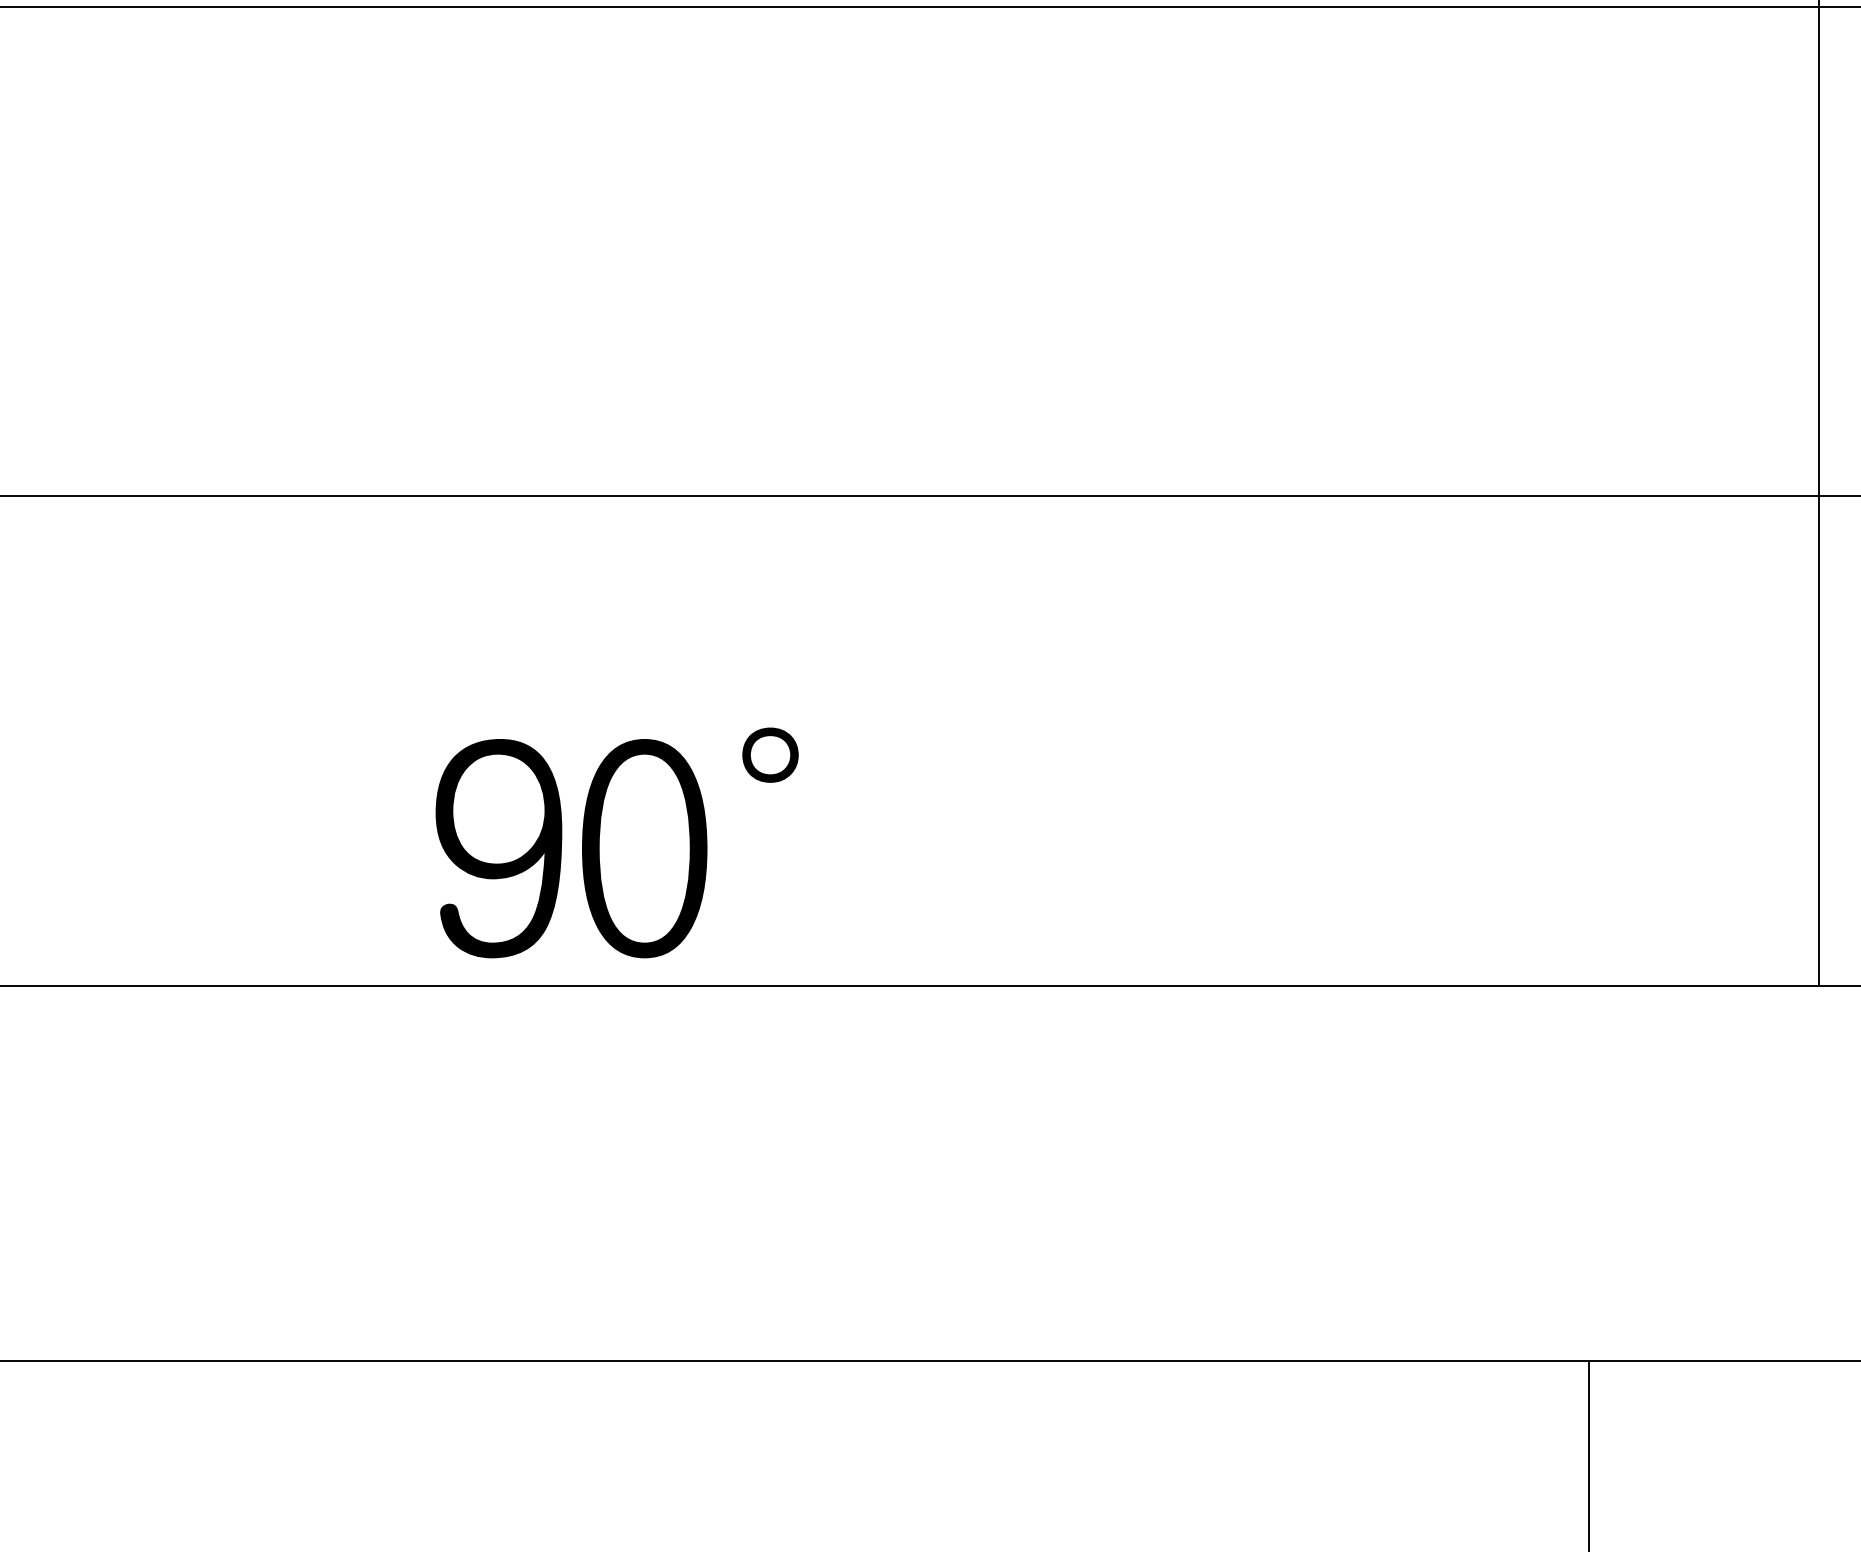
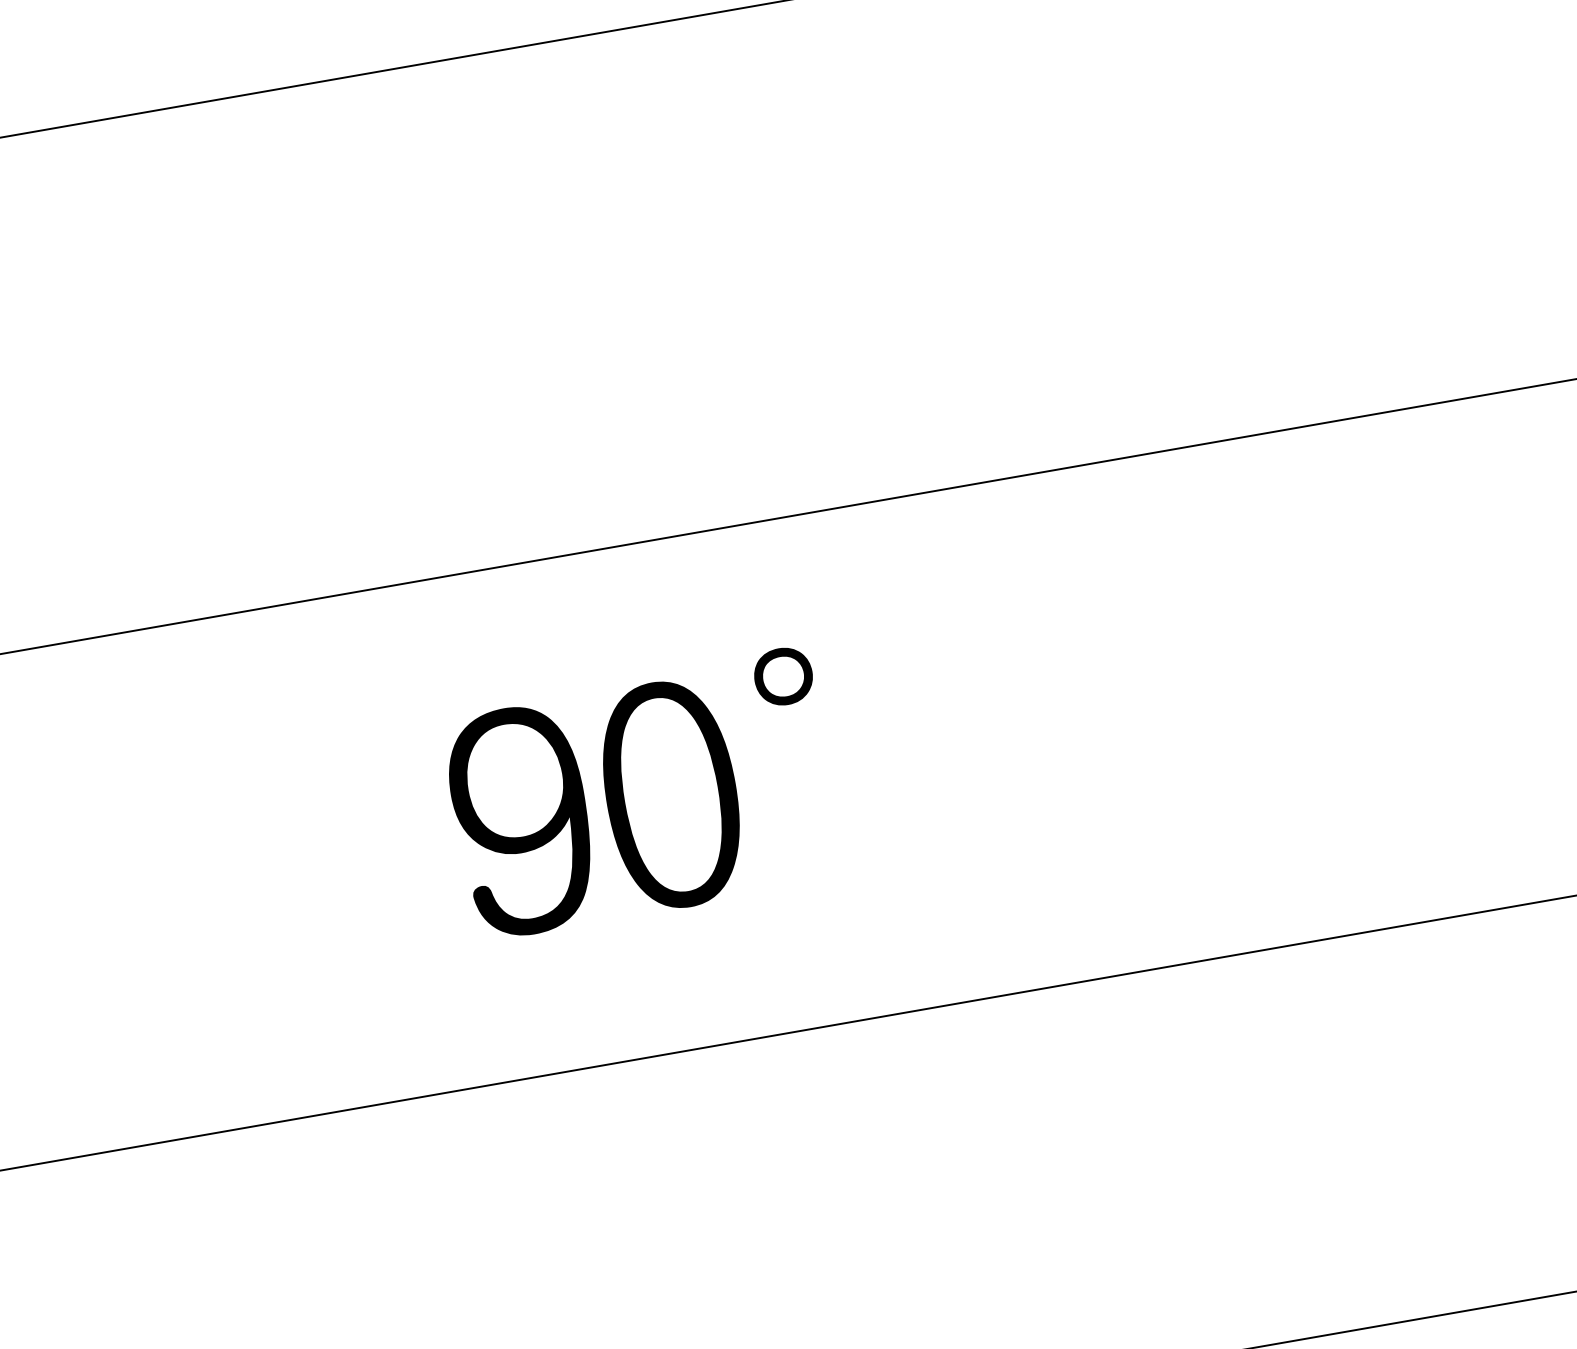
text: (616, 842) -> (641, 793), moved

